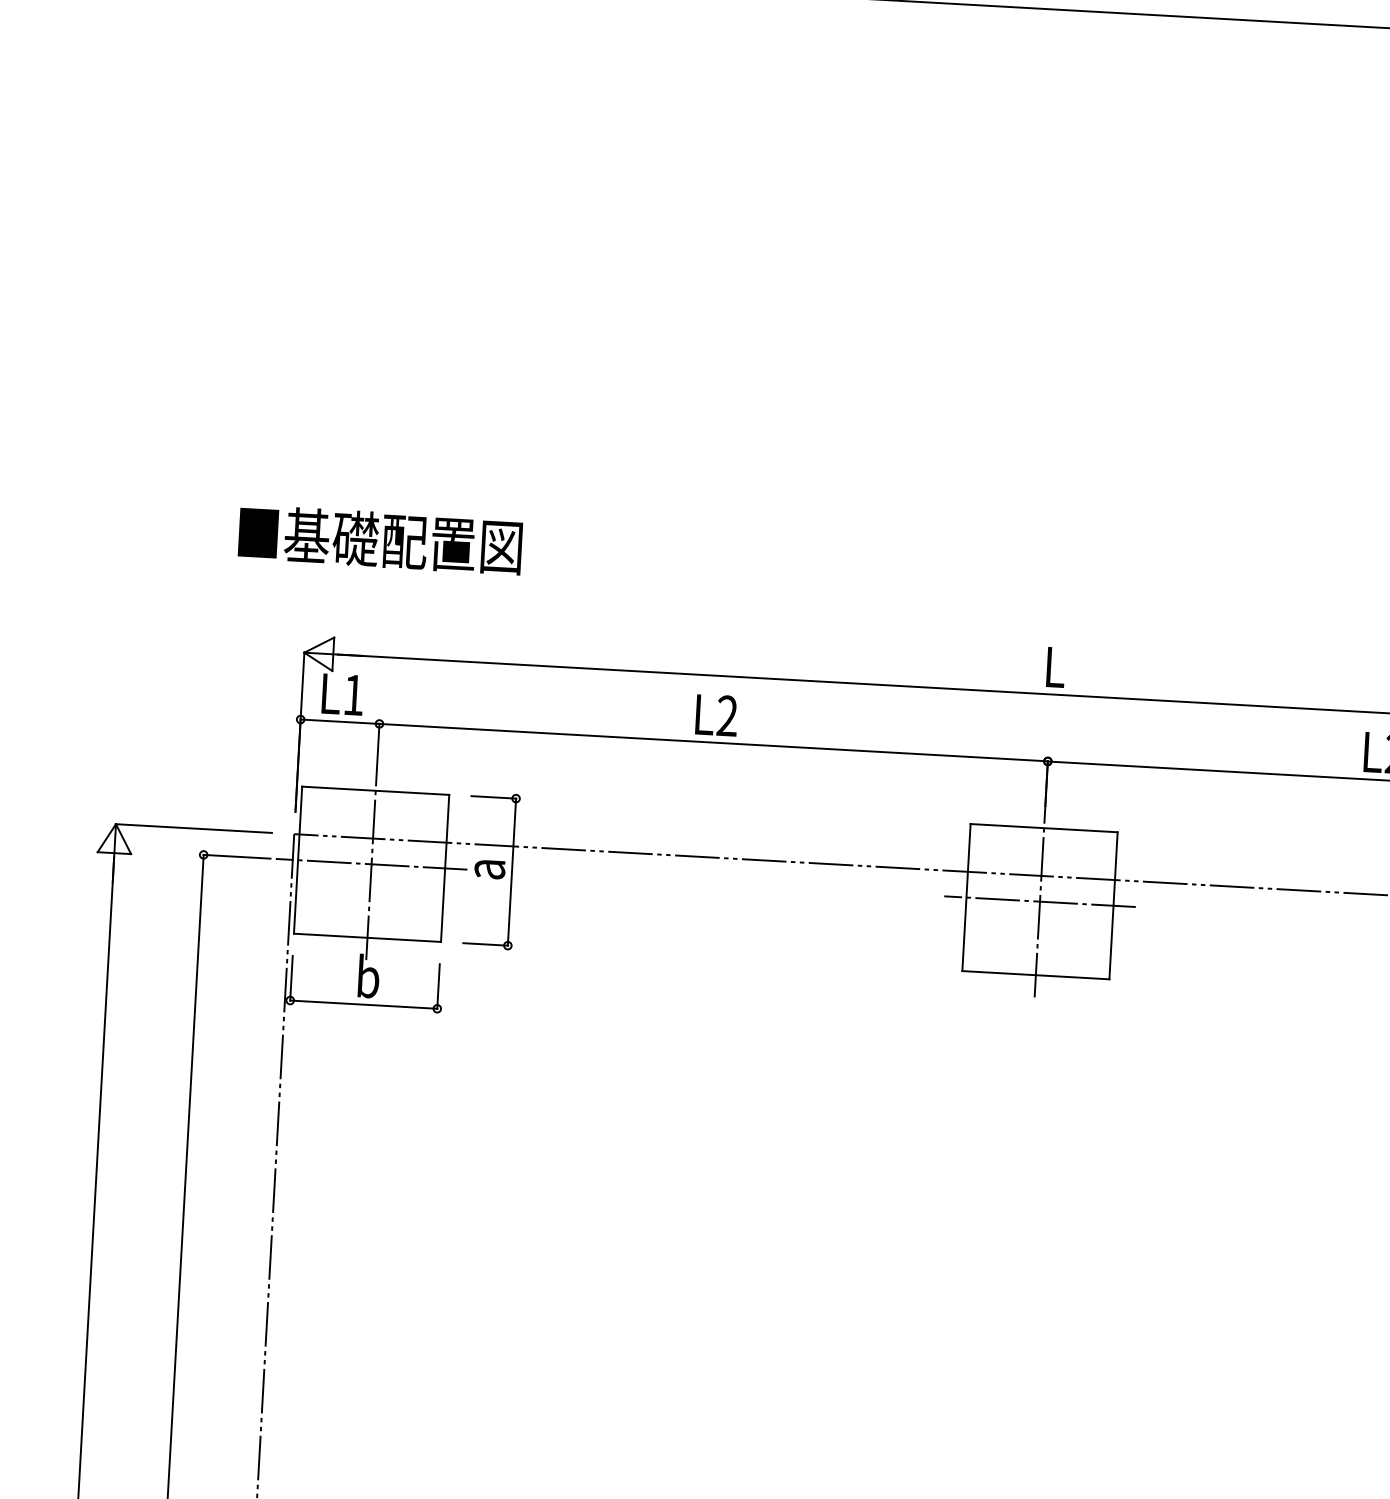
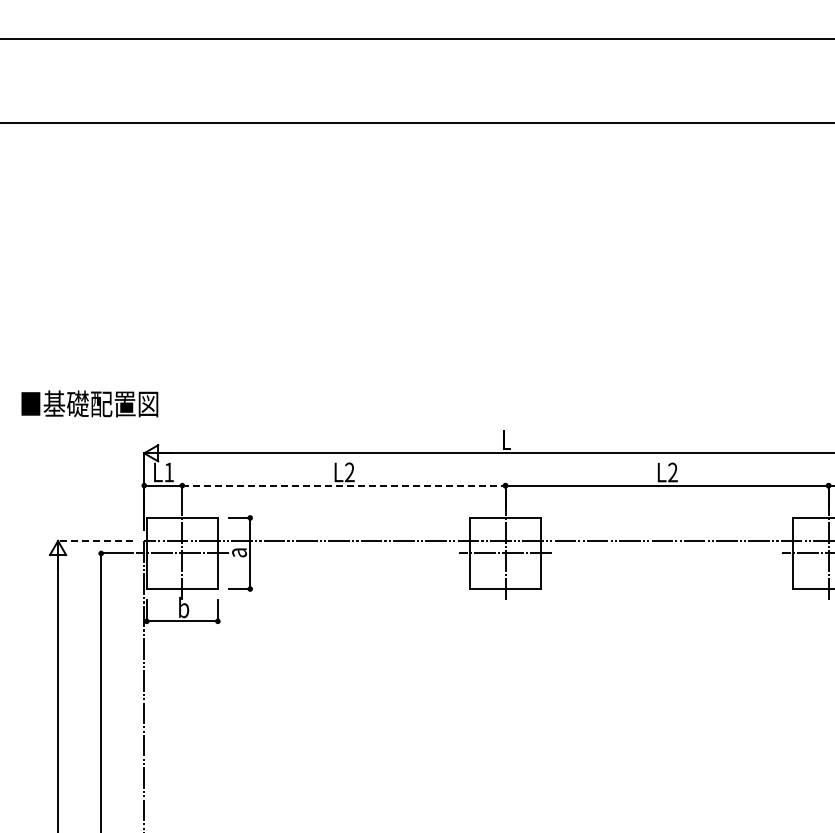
text: (379, 539) -> (89, 403), moved
line: (712, 742) -> (343, 485), solid -> dashed
line: (193, 829) -> (95, 541), solid -> dashed

